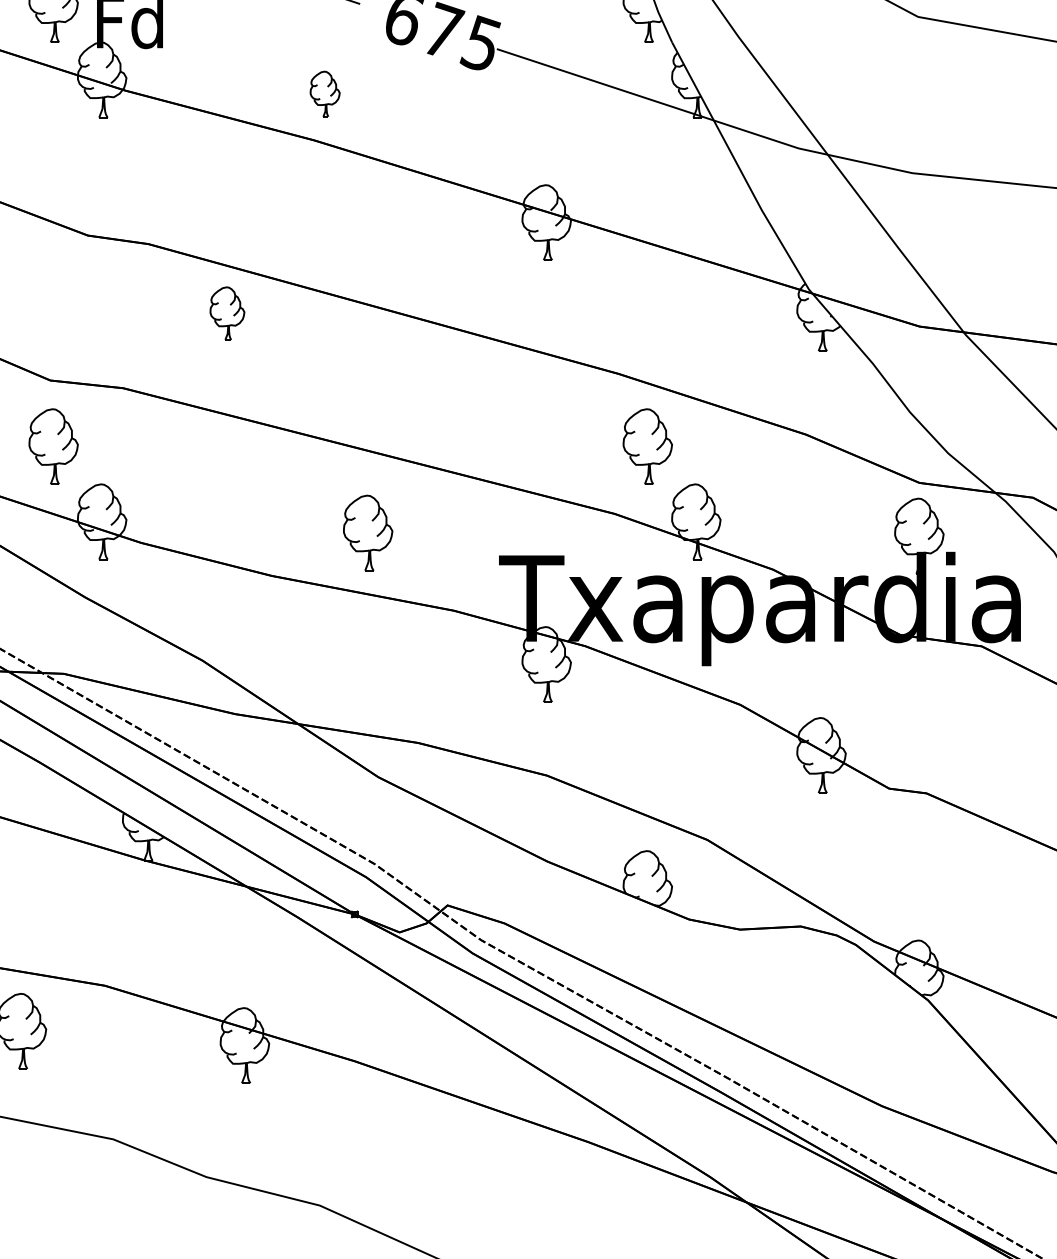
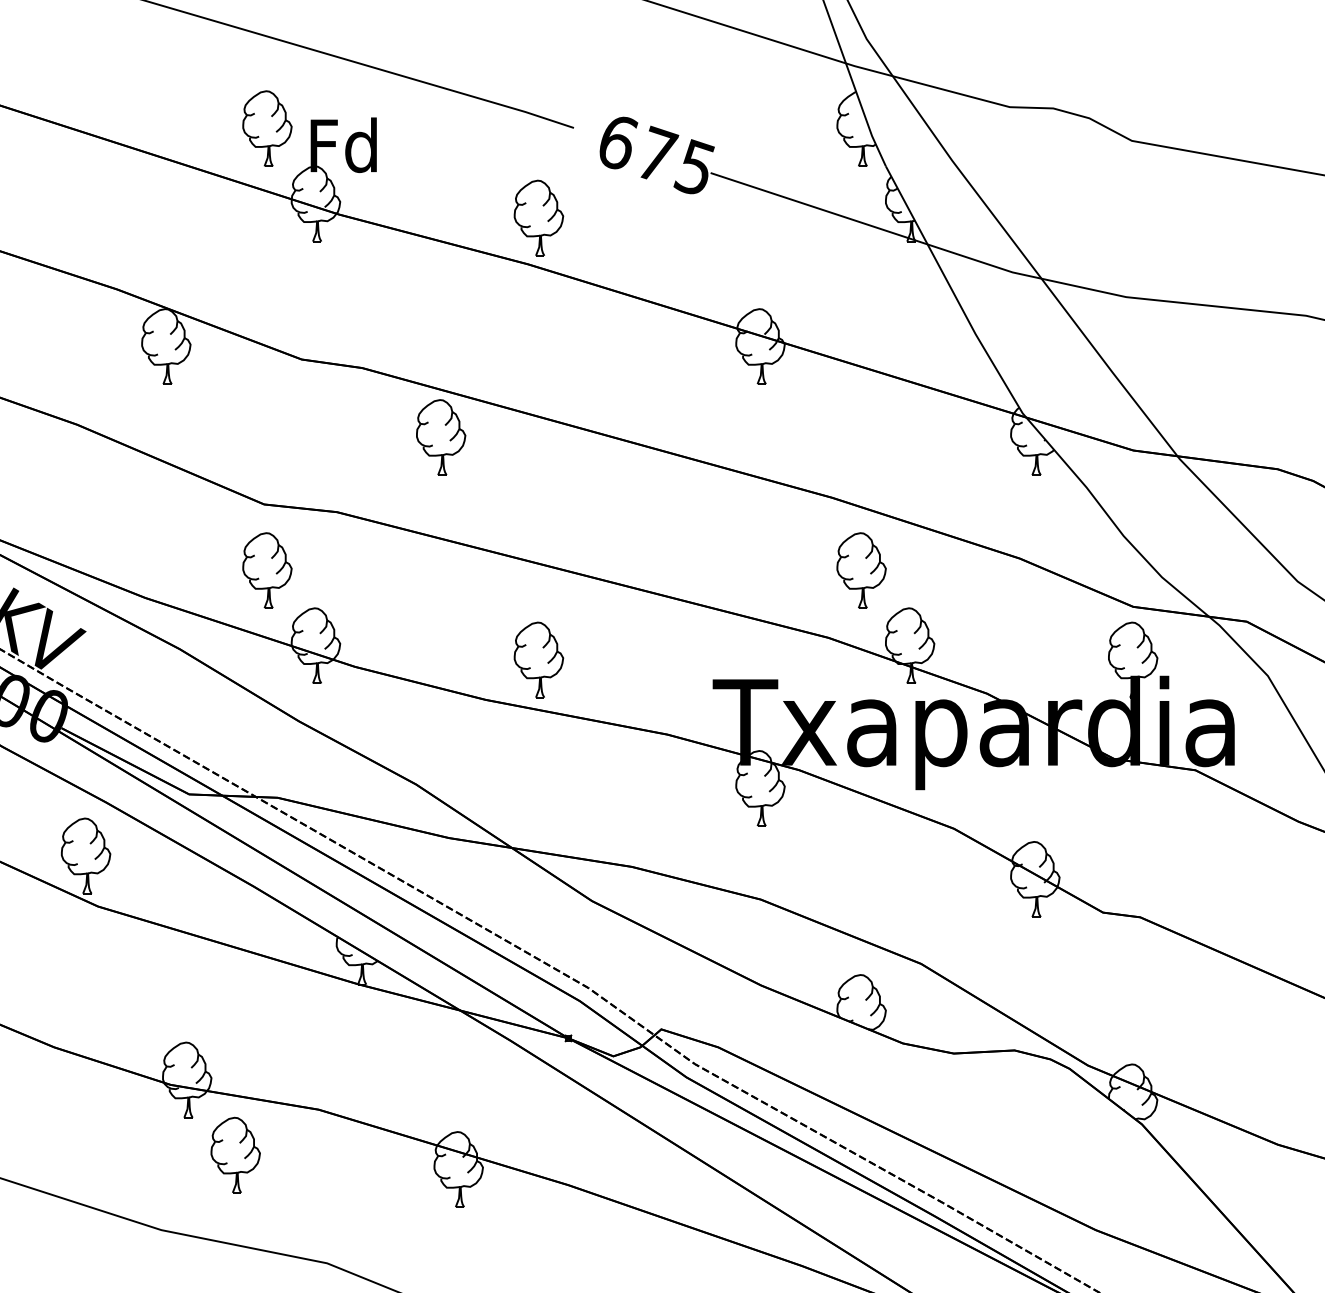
part: (324, 93) -> (538, 217), size x1.67
part: (227, 313) -> (441, 437), size x1.43
part: (367, 532) -> (538, 659), moved

